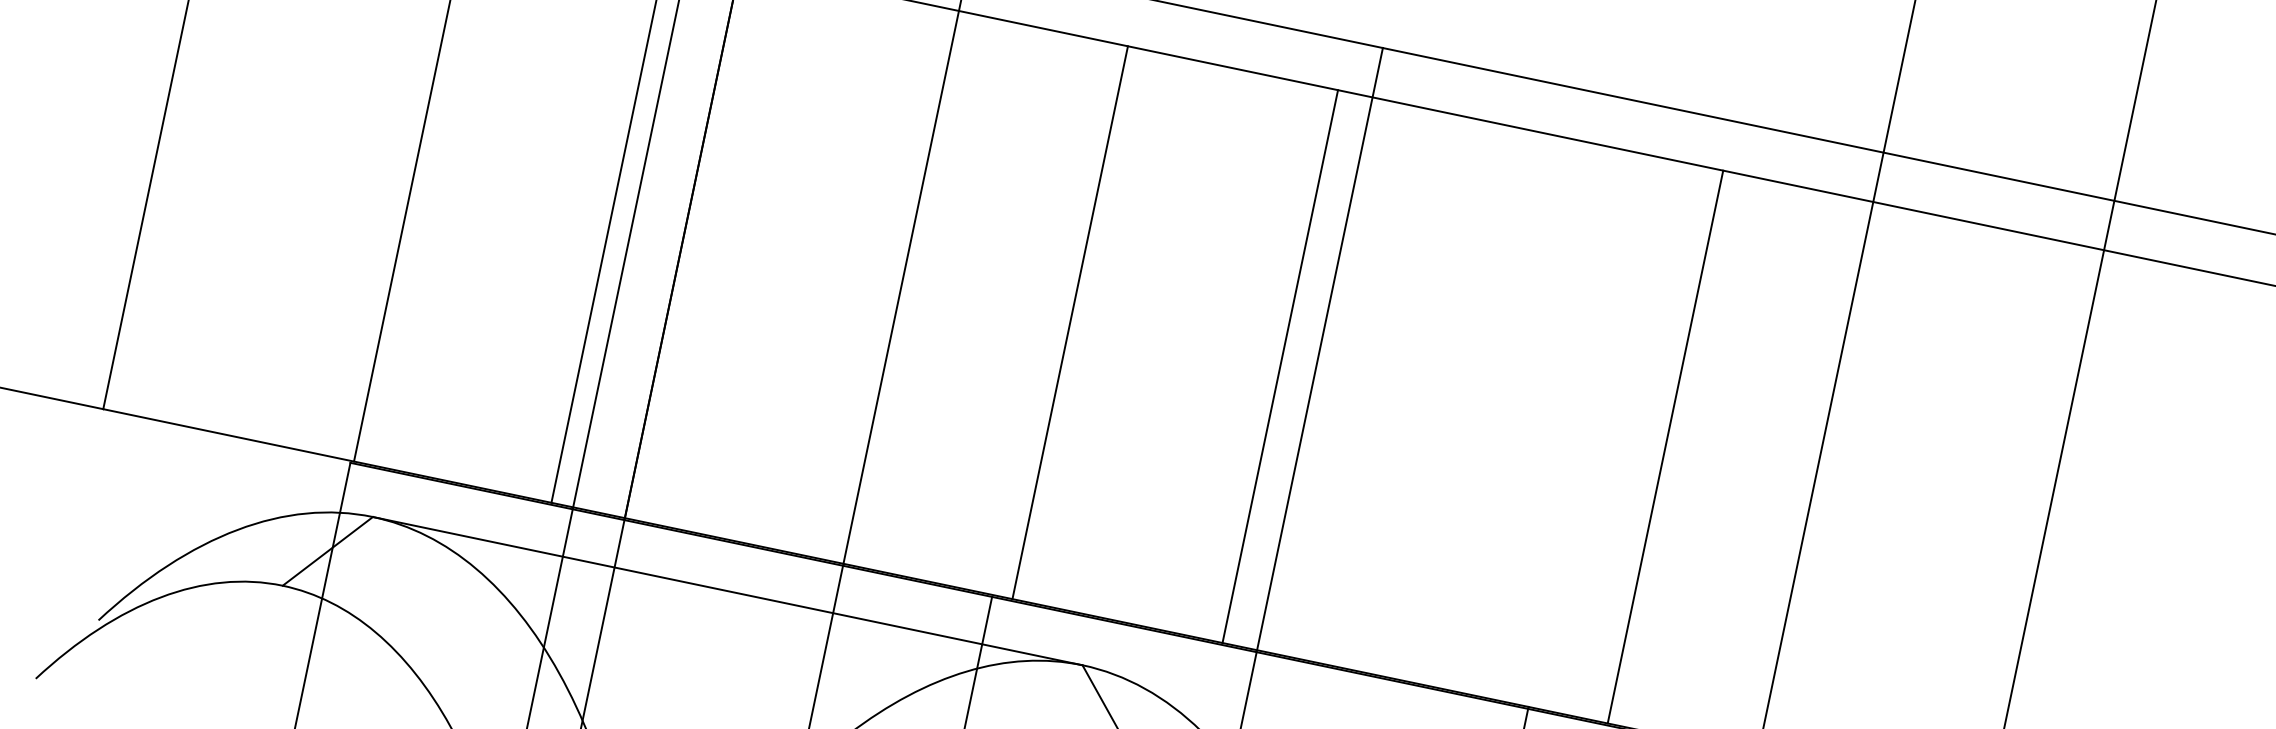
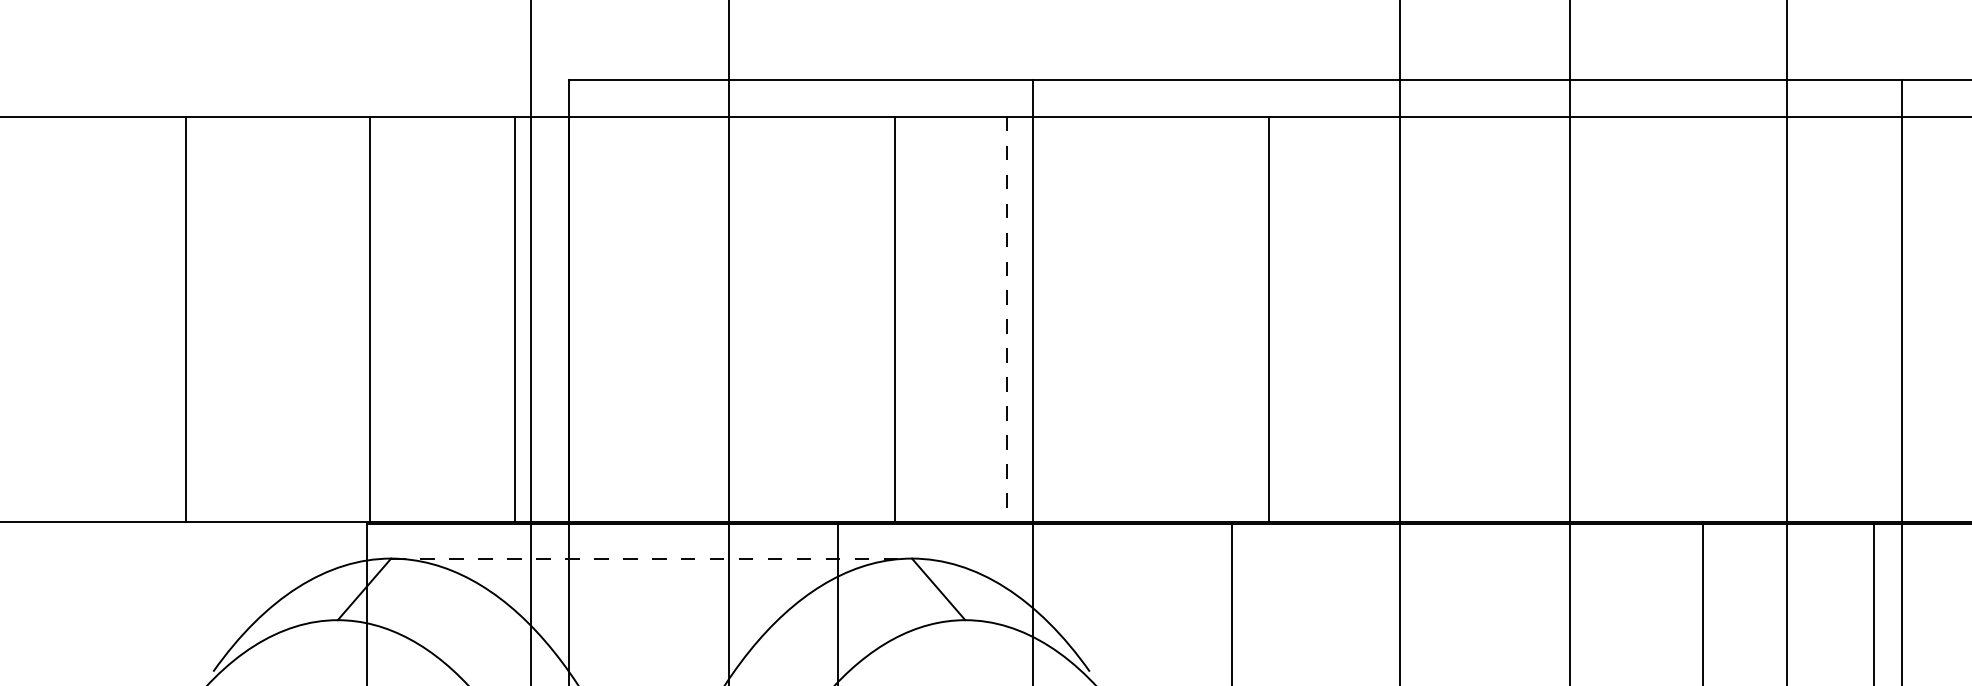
line: (1070, 322) -> (895, 319), moved
line: (1280, 366) -> (1007, 319), solid -> dashed
line: (1664, 446) -> (1268, 319), moved
line: (729, 591) -> (652, 558), solid -> dashed

